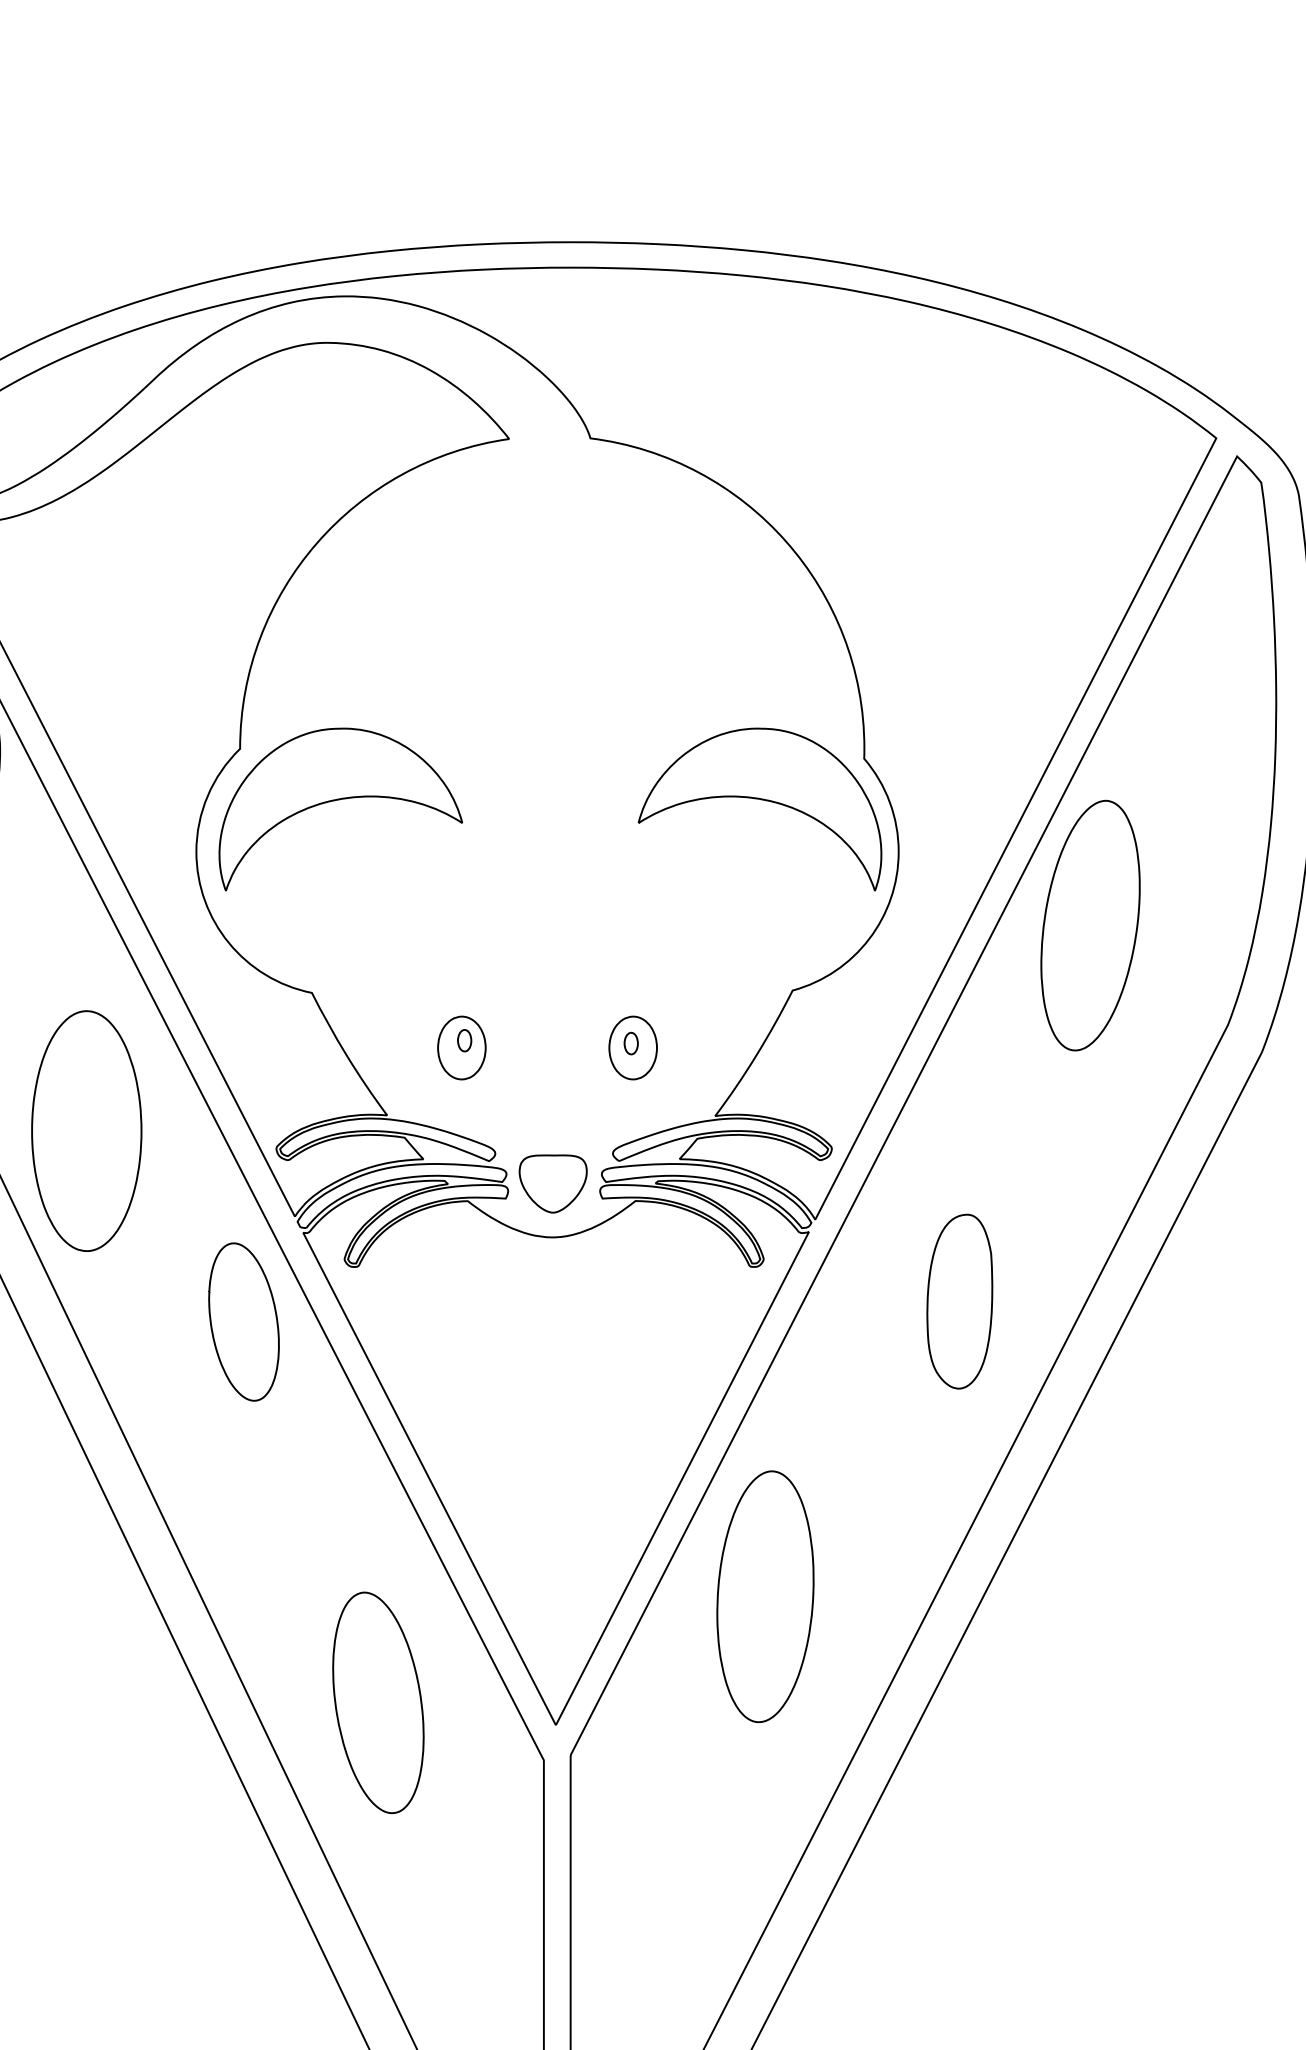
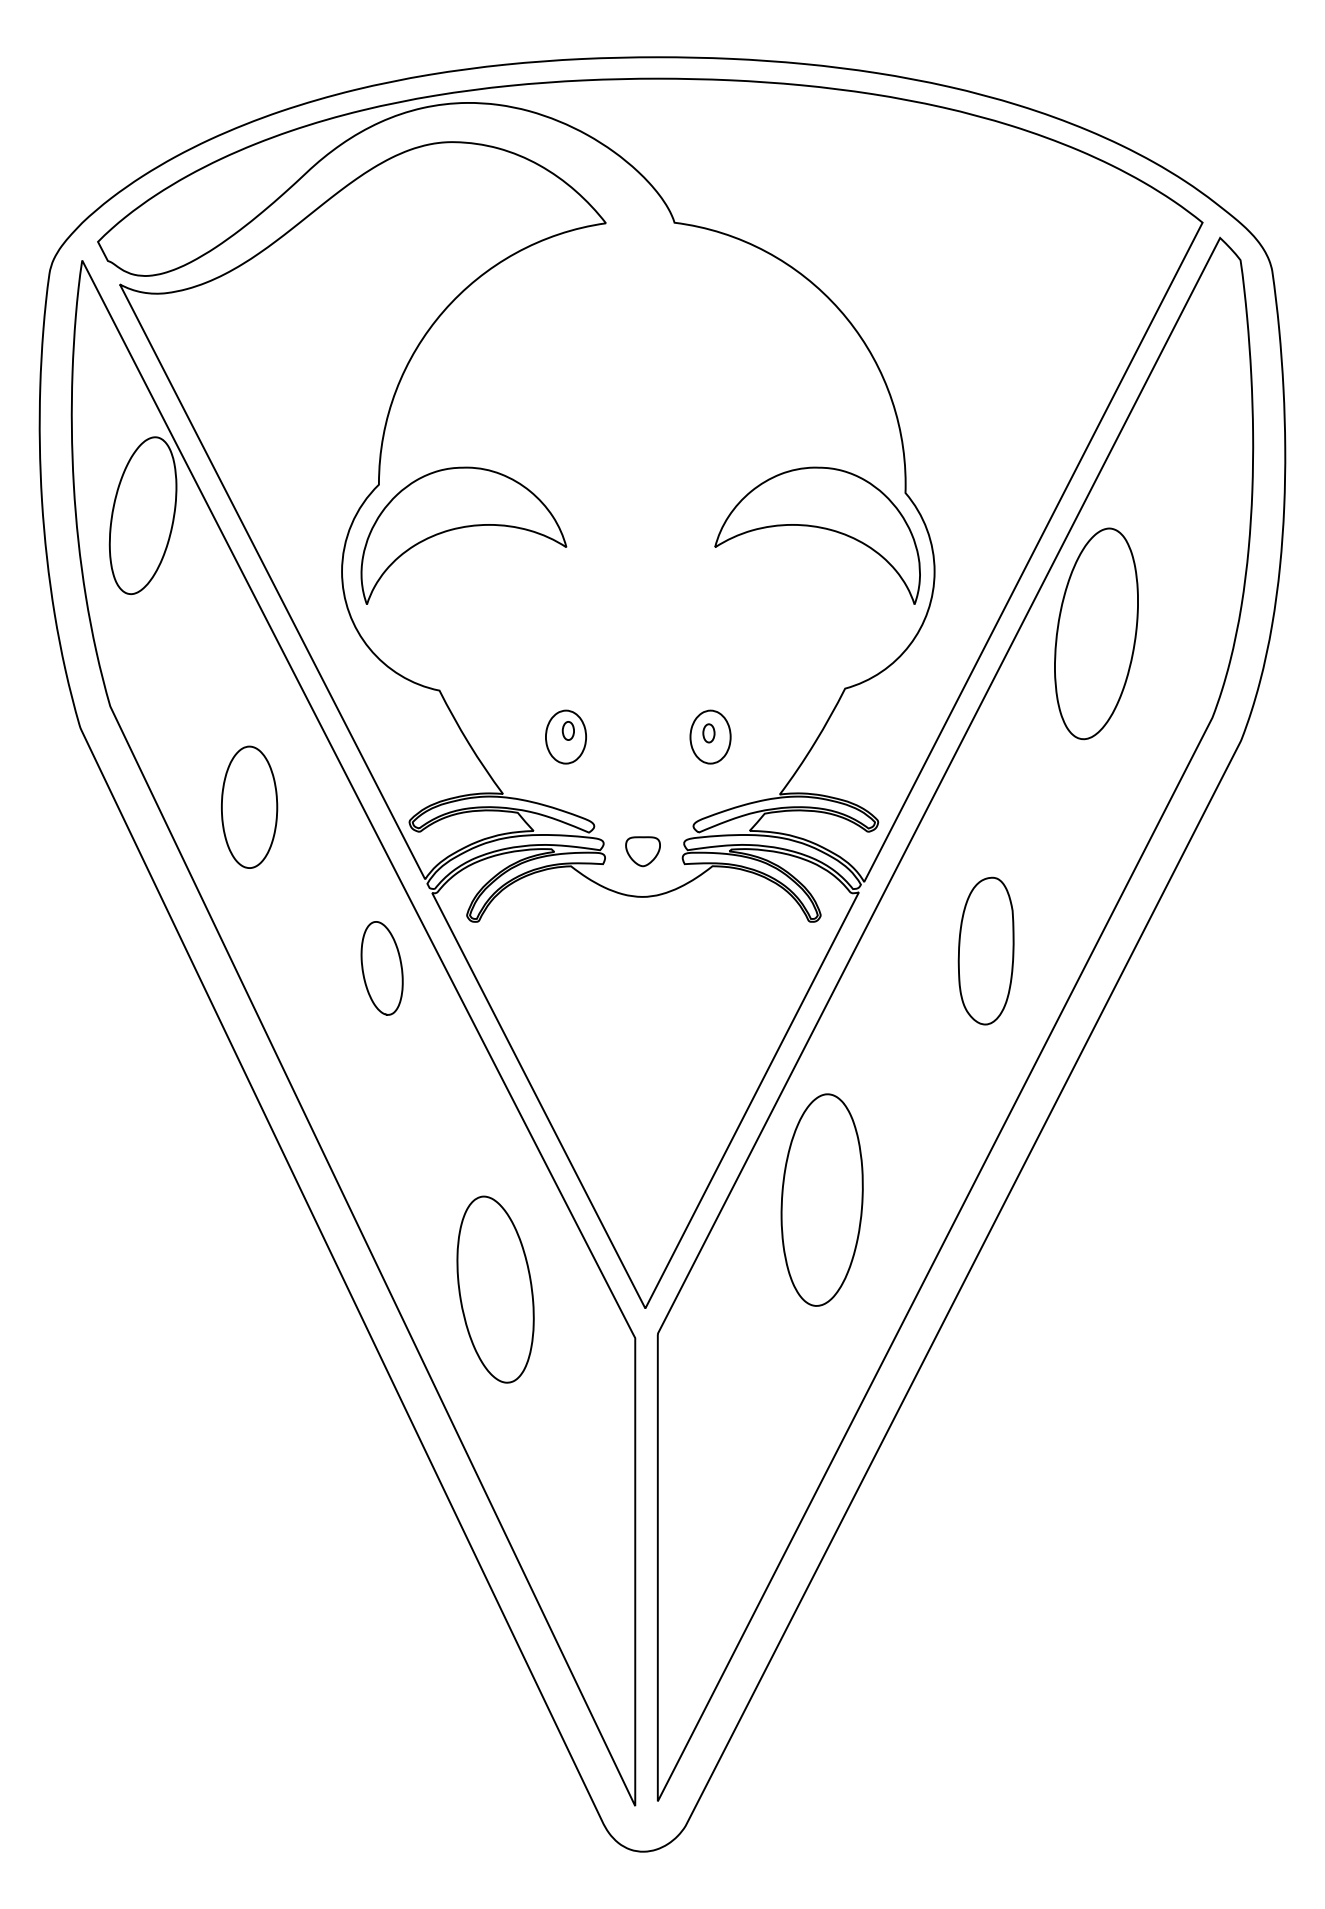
part: (86, 1131) -> (249, 807), size x0.6
part: (552, 1183) -> (642, 851), size x0.6
part: (243, 1322) -> (381, 968), size x0.7

